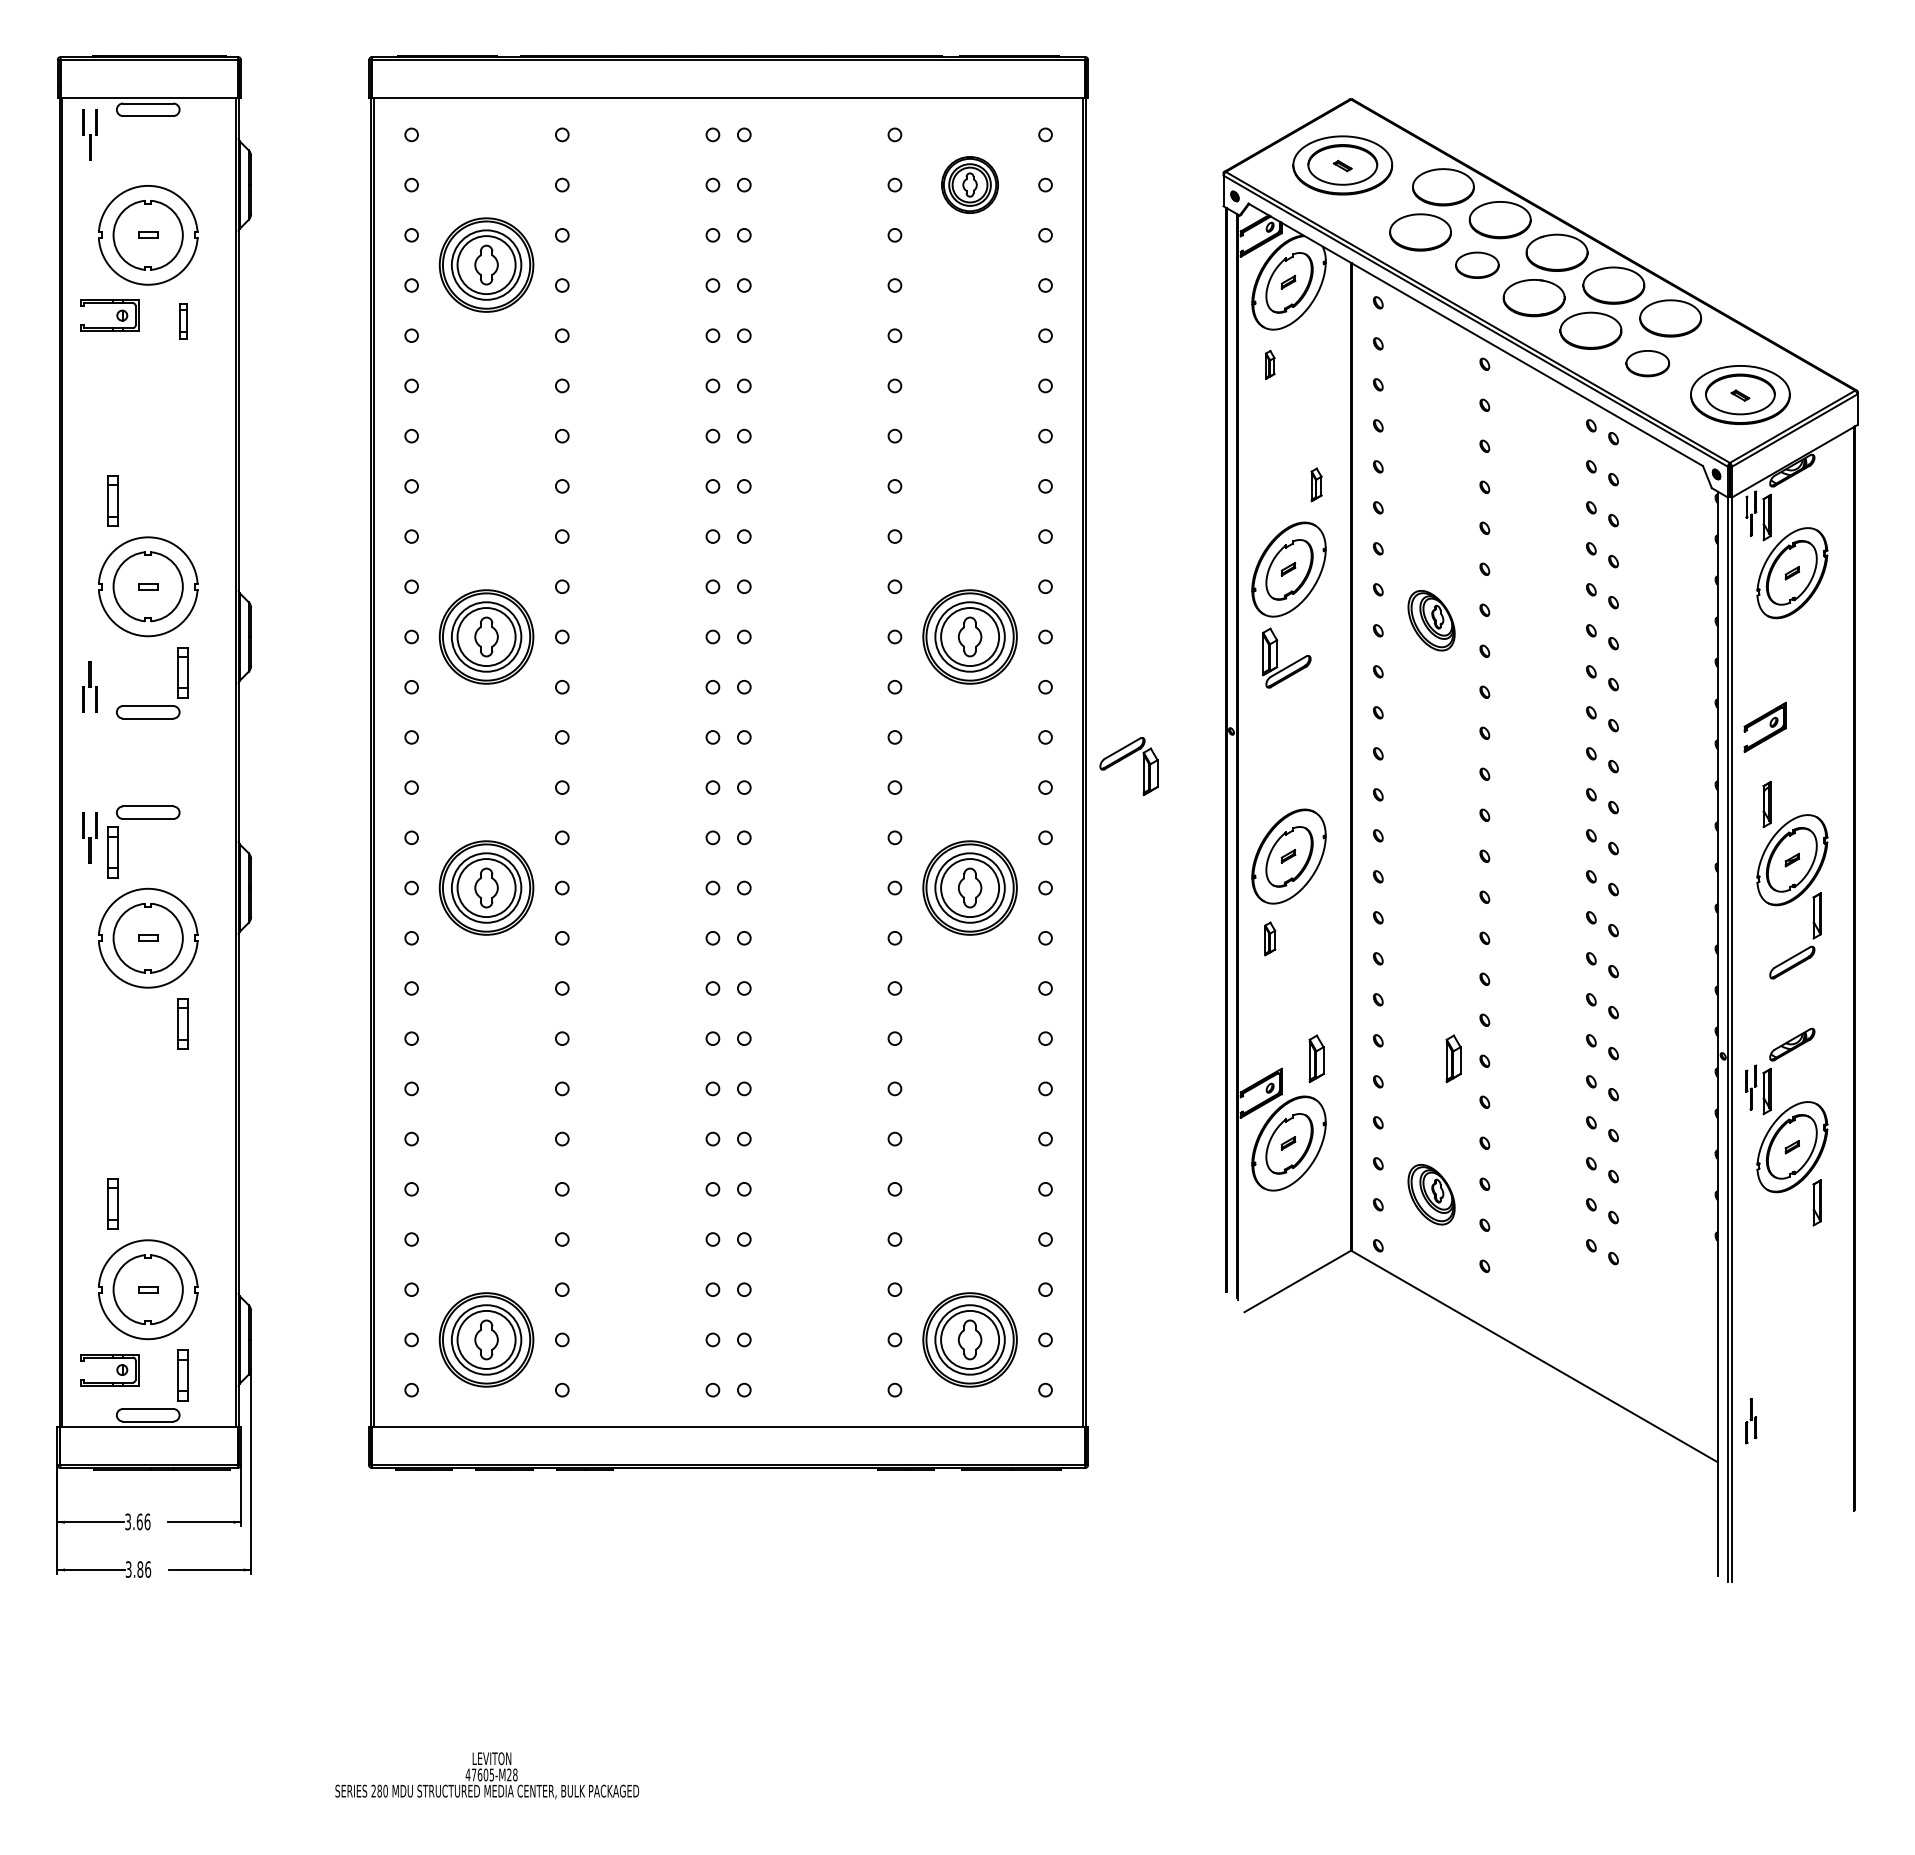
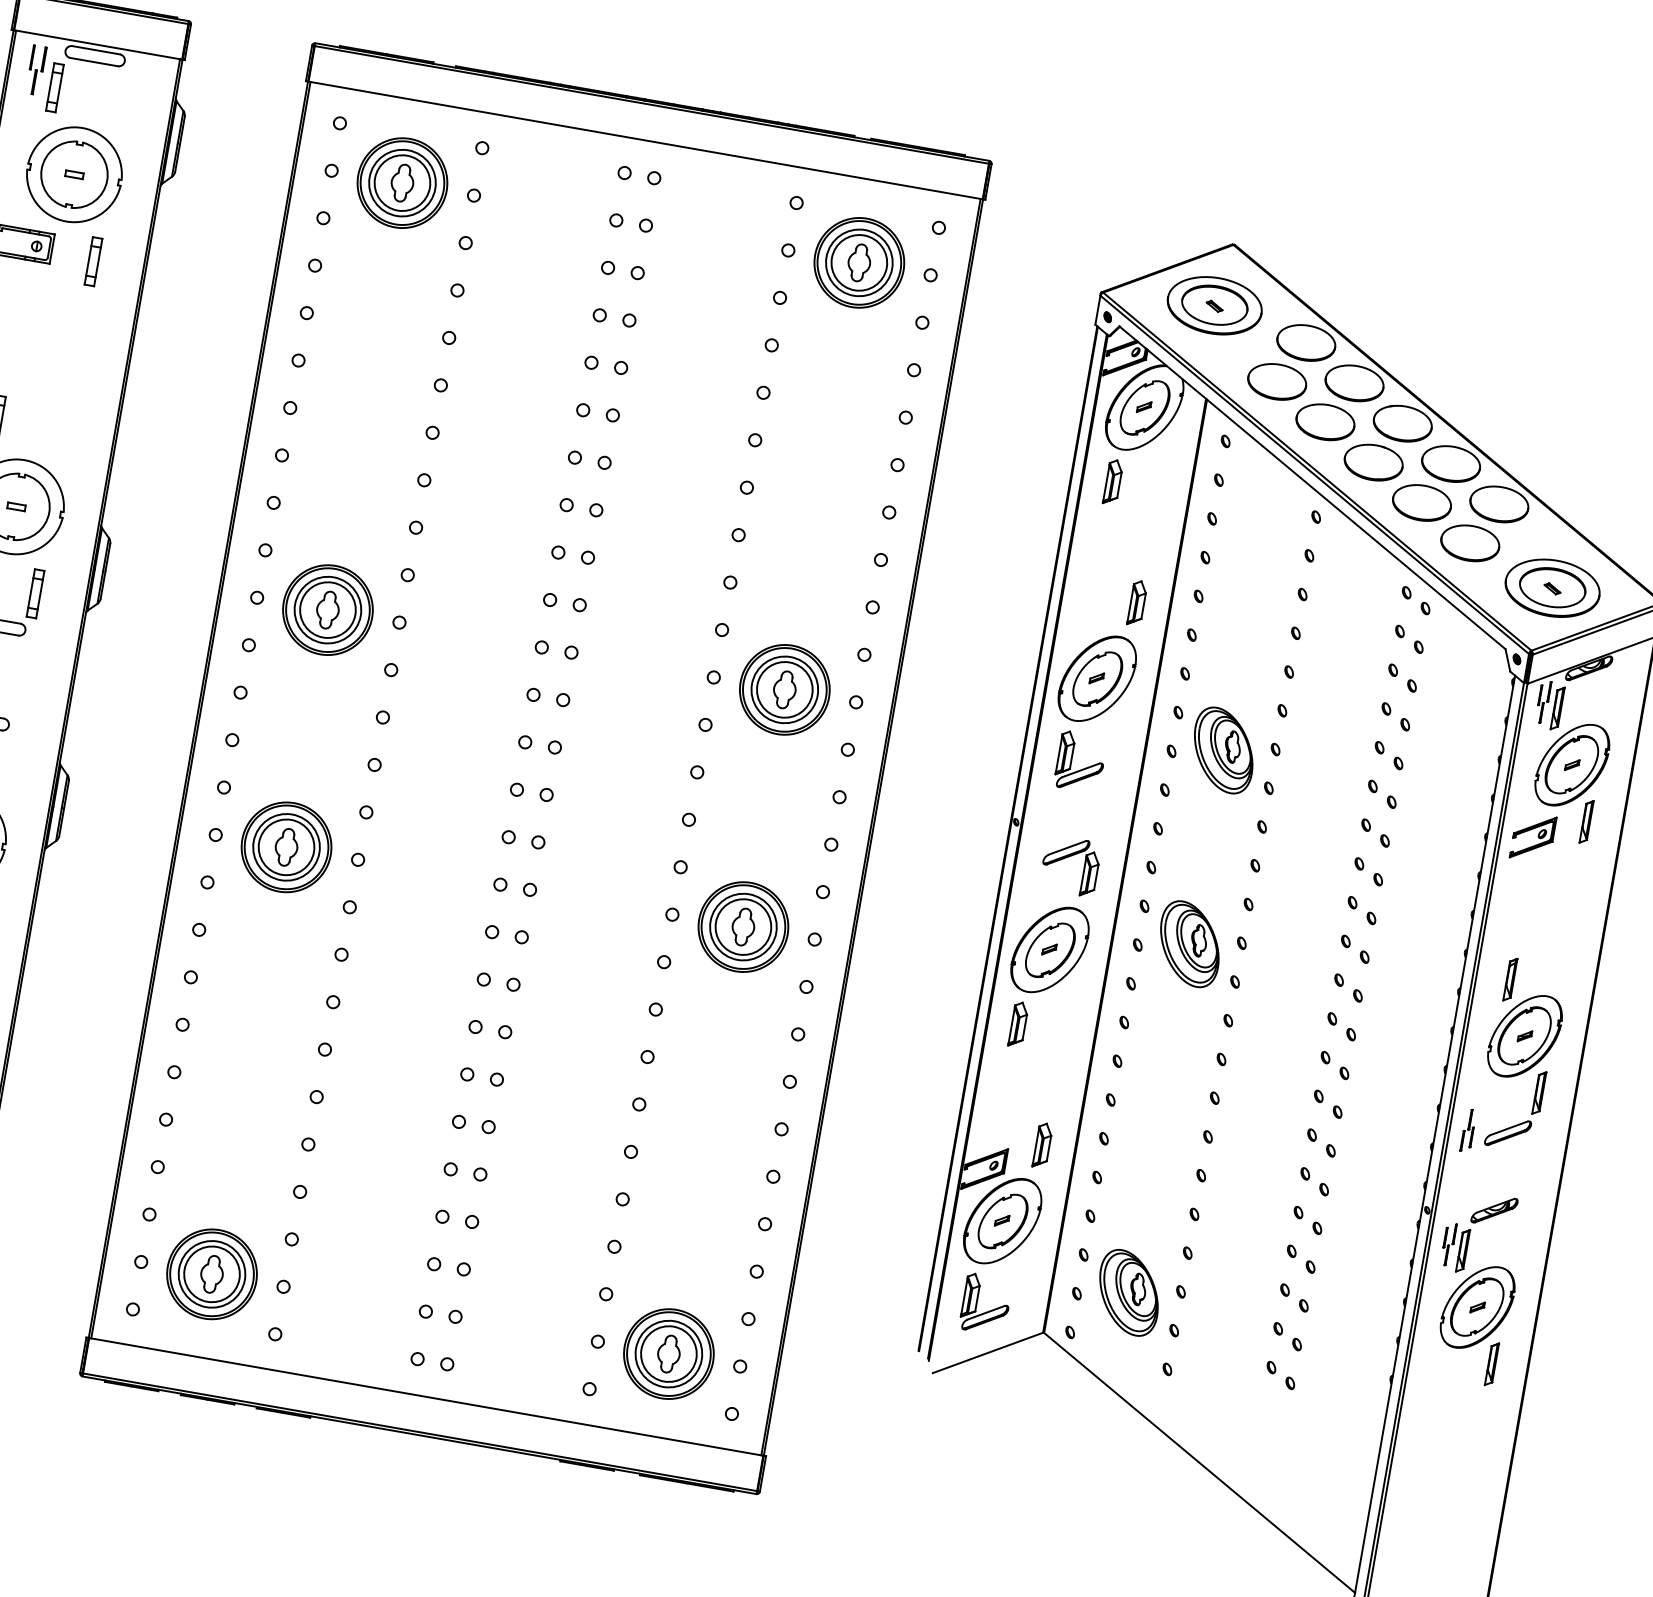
part: (112, 149) -> (54, 87), added
part: (969, 184) -> (858, 262), size x1.67
part: (486, 264) -> (402, 182), moved
part: (1477, 265) -> (1325, 422), size x1.43
part: (182, 320) -> (92, 260), size x1.43
part: (1647, 363) -> (1470, 543), size x1.43
part: (1270, 364) -> (1113, 481), size x1.67
part: (1316, 484) -> (1137, 602), size x1.43
part: (1431, 620) -> (1223, 750), size x1.43
part: (1816, 628) -> (1586, 821), added
part: (1764, 727) -> (1532, 837), moved
part: (1125, 758) -> (1068, 857), moved
part: (1431, 825) -> (1189, 944), added
part: (1270, 938) -> (1018, 1024), size x1.43
part: (1453, 1058) -> (1172, 1167), removed
part: (1431, 1194) -> (1128, 1292), size x1.43
part: (1291, 1237) -> (989, 1310), added
part: (1751, 1421) -> (1468, 1131), moved

